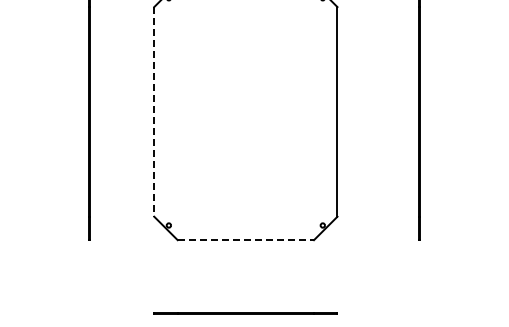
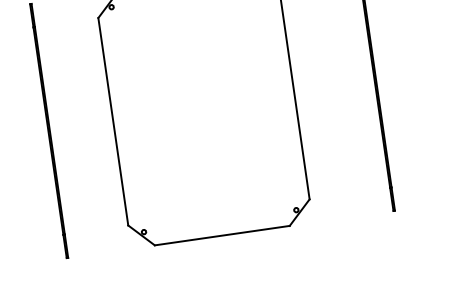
line: (154, 111) -> (113, 121), dashed -> solid
line: (246, 240) -> (222, 235), dashed -> solid

